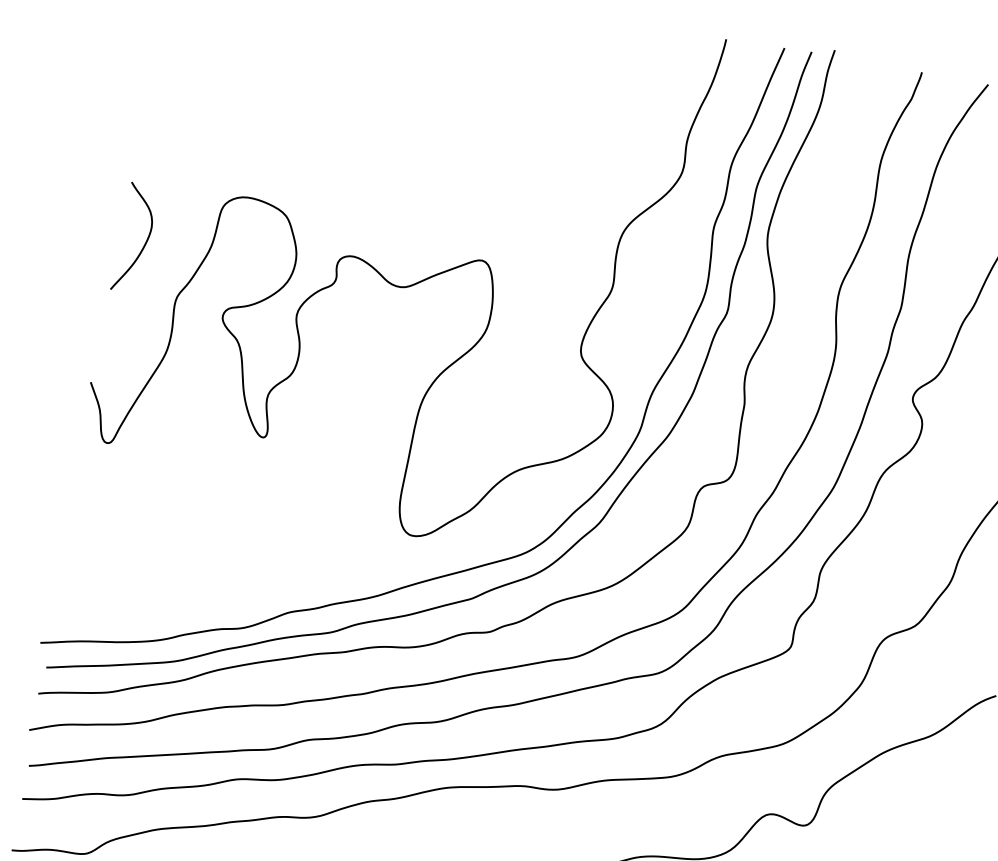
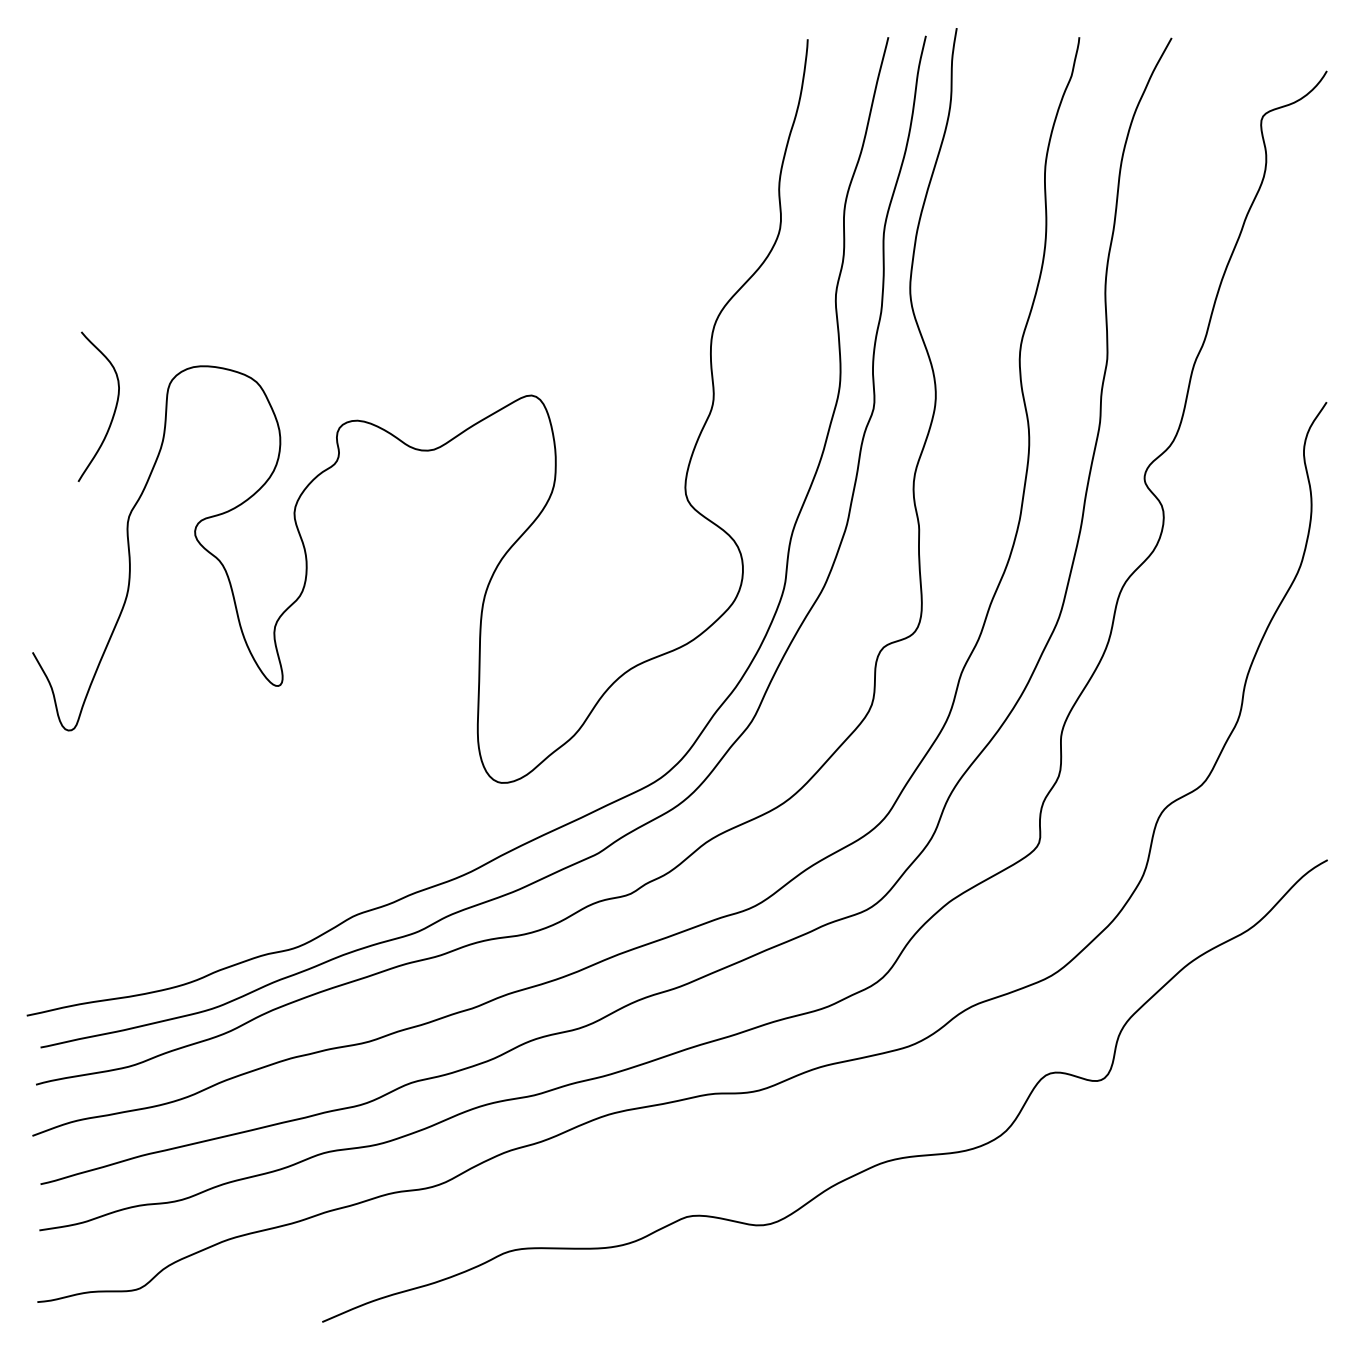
curve: (145, 241) -> (114, 408), moved

